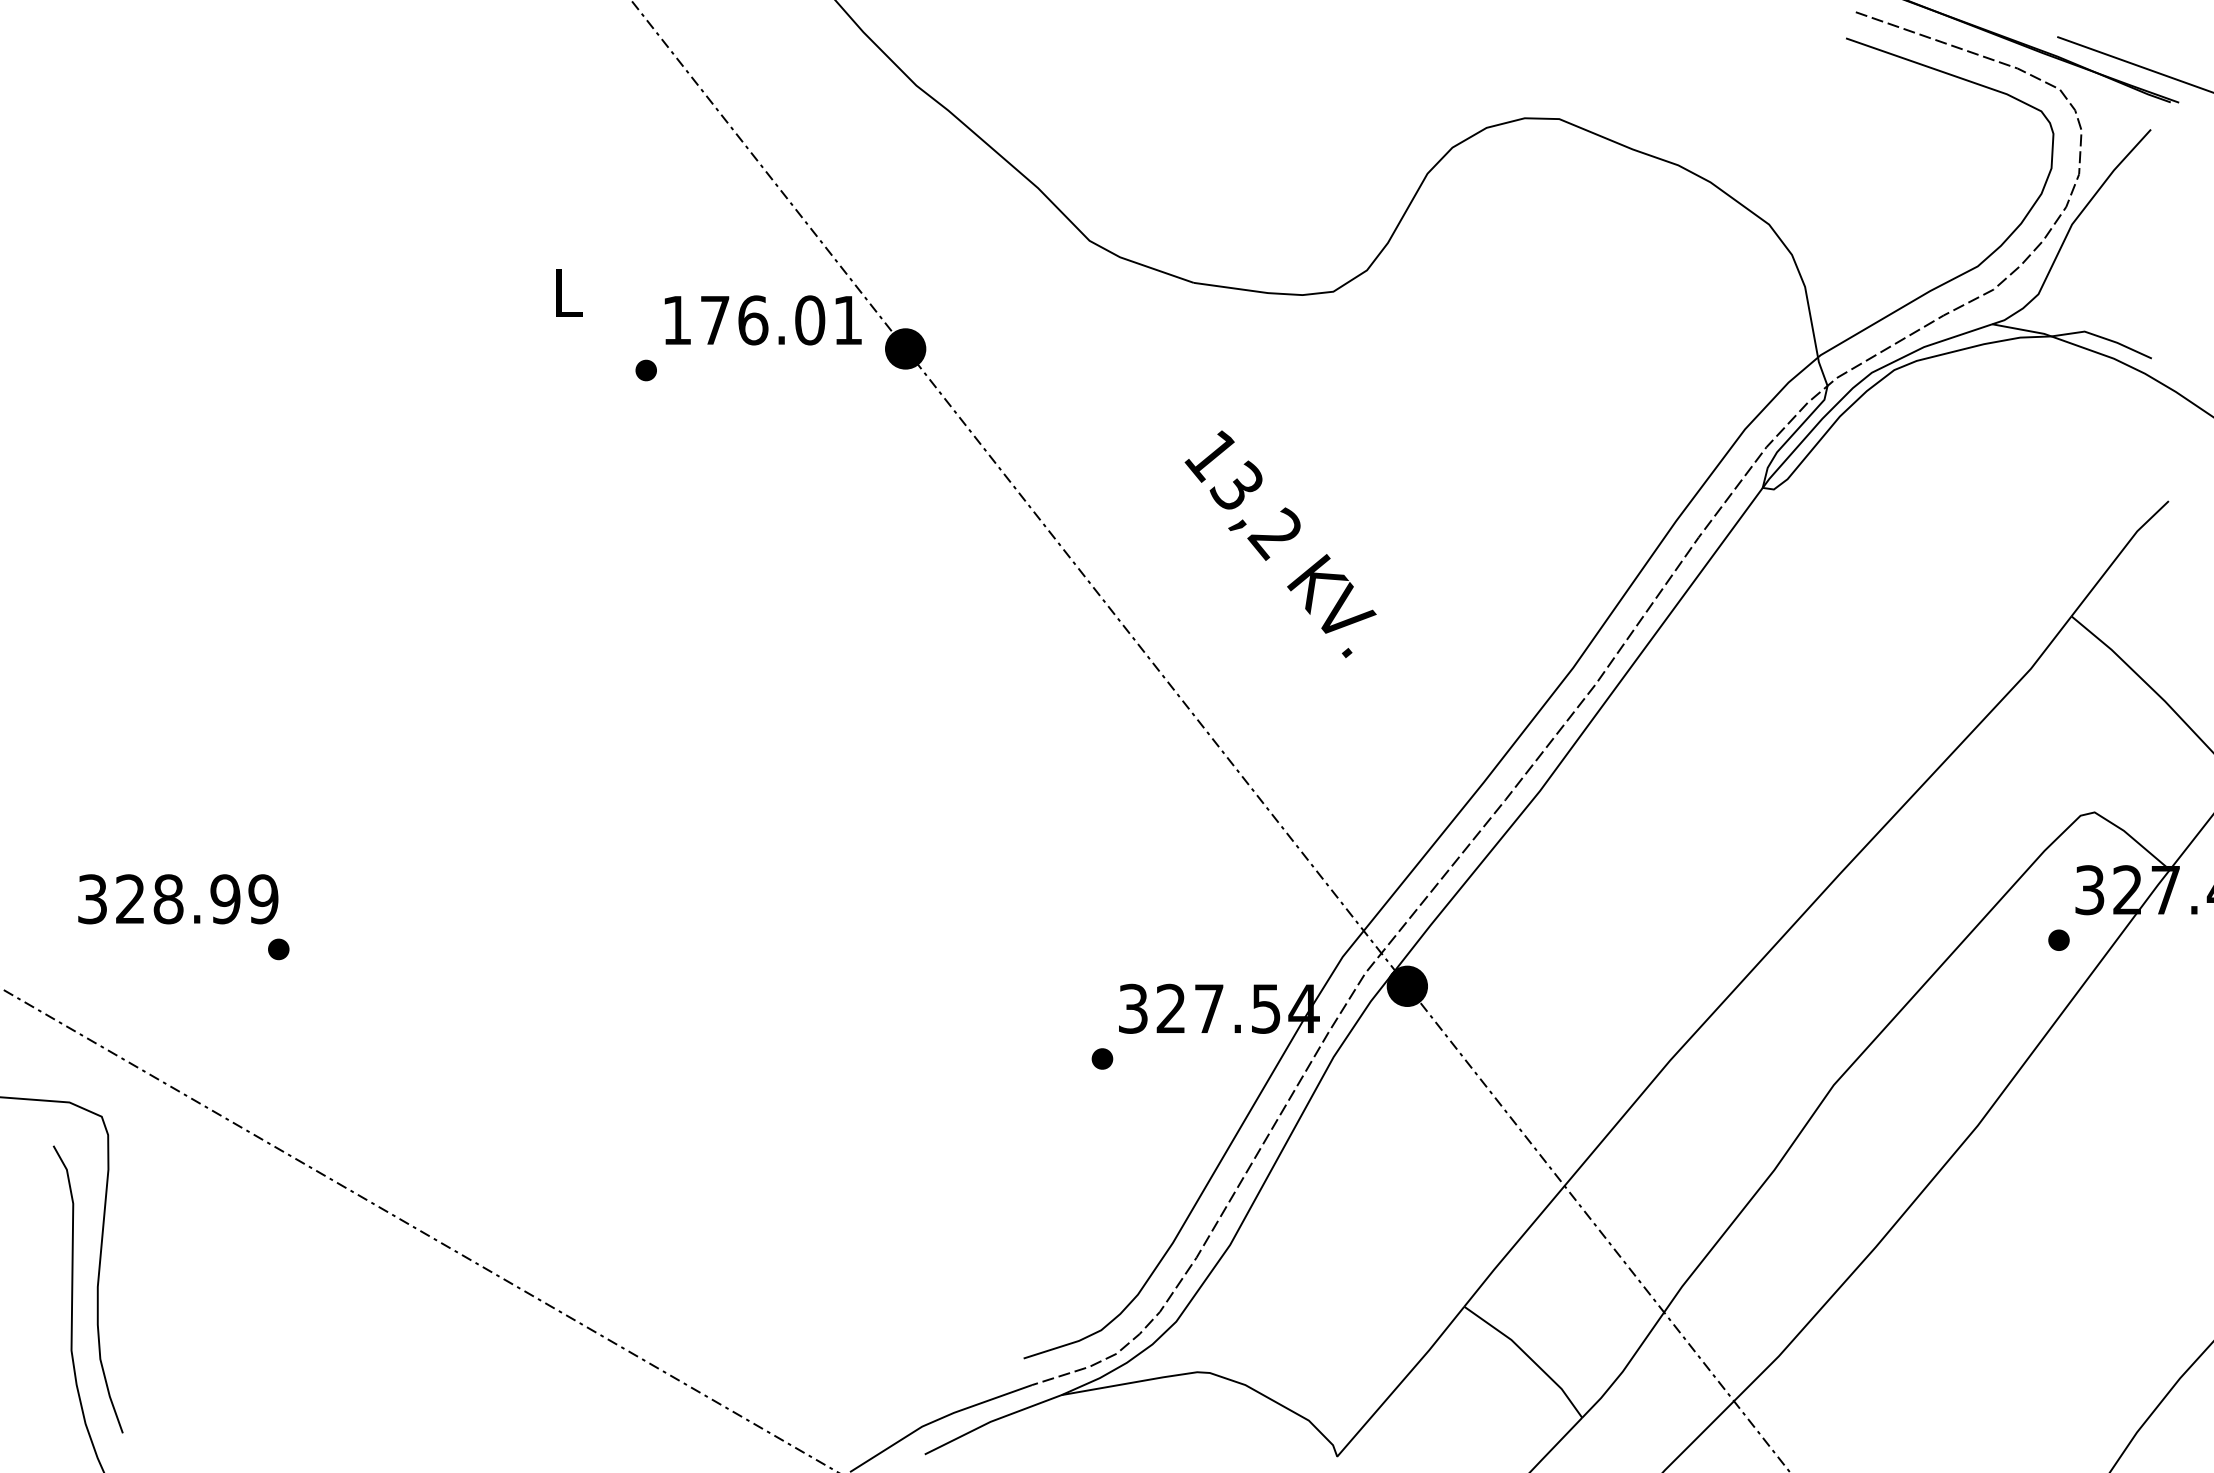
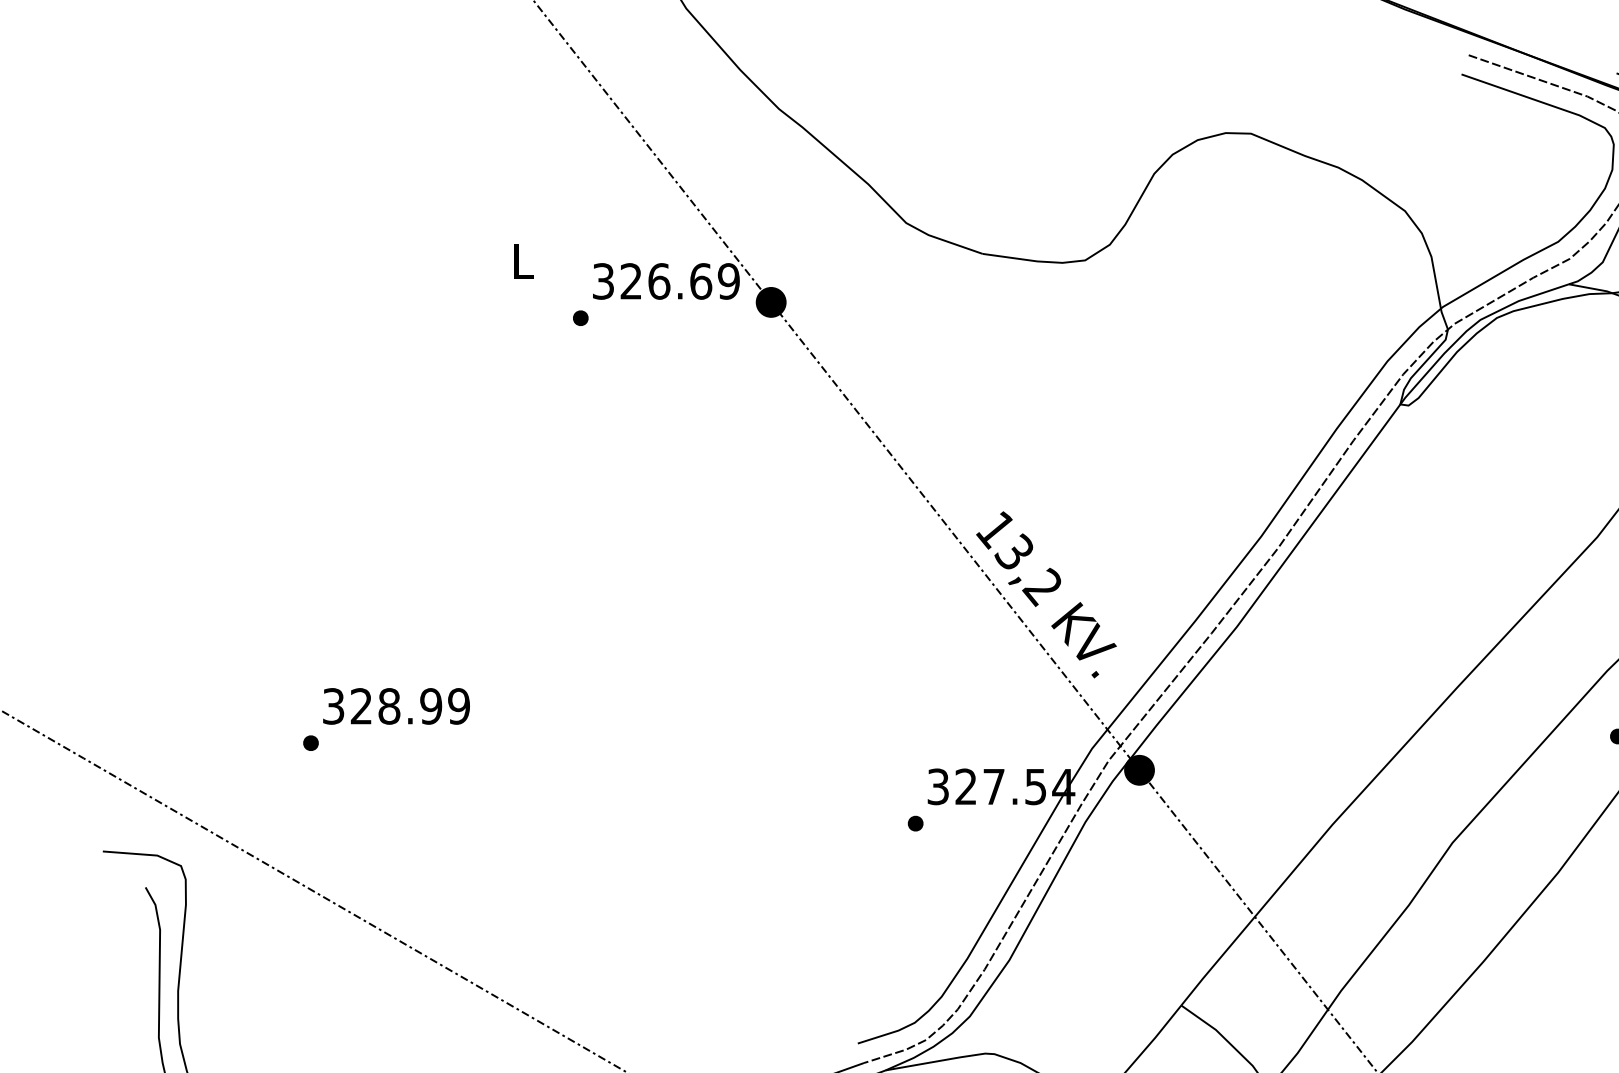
text: (762, 320) -> (666, 281), 176.01 -> 326.69
text: (1280, 543) -> (1046, 594), moved
text: (178, 899) -> (396, 706), moved

